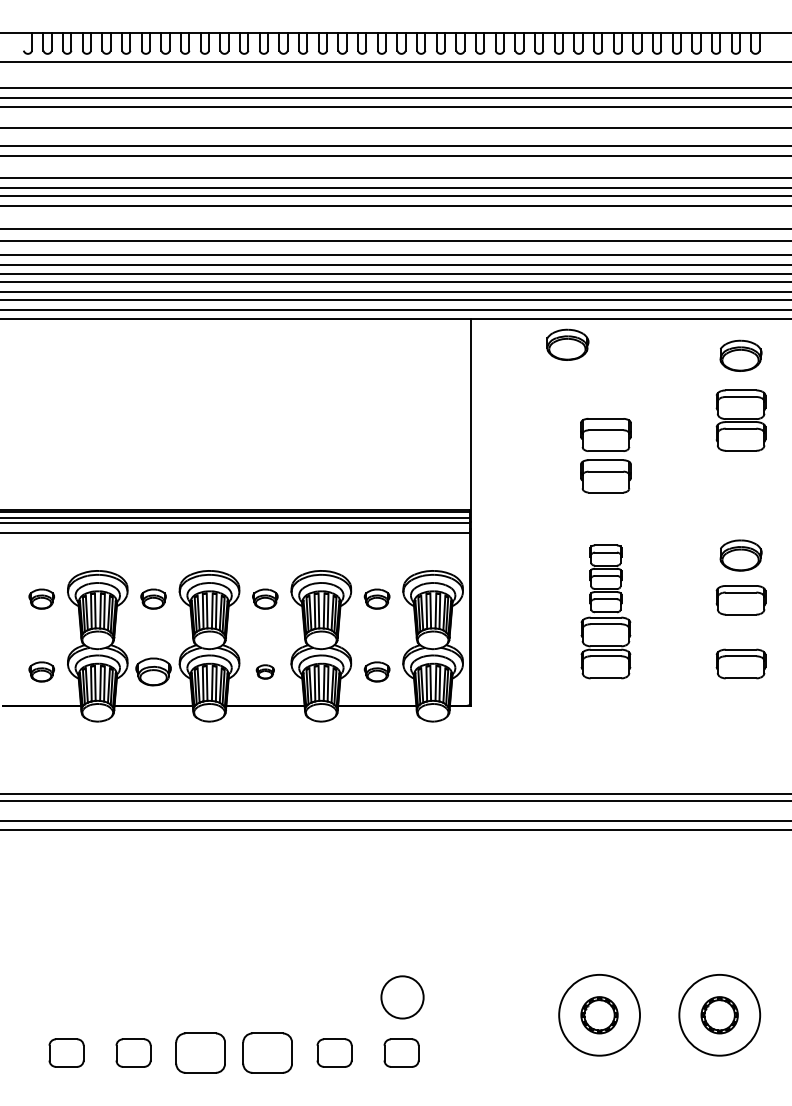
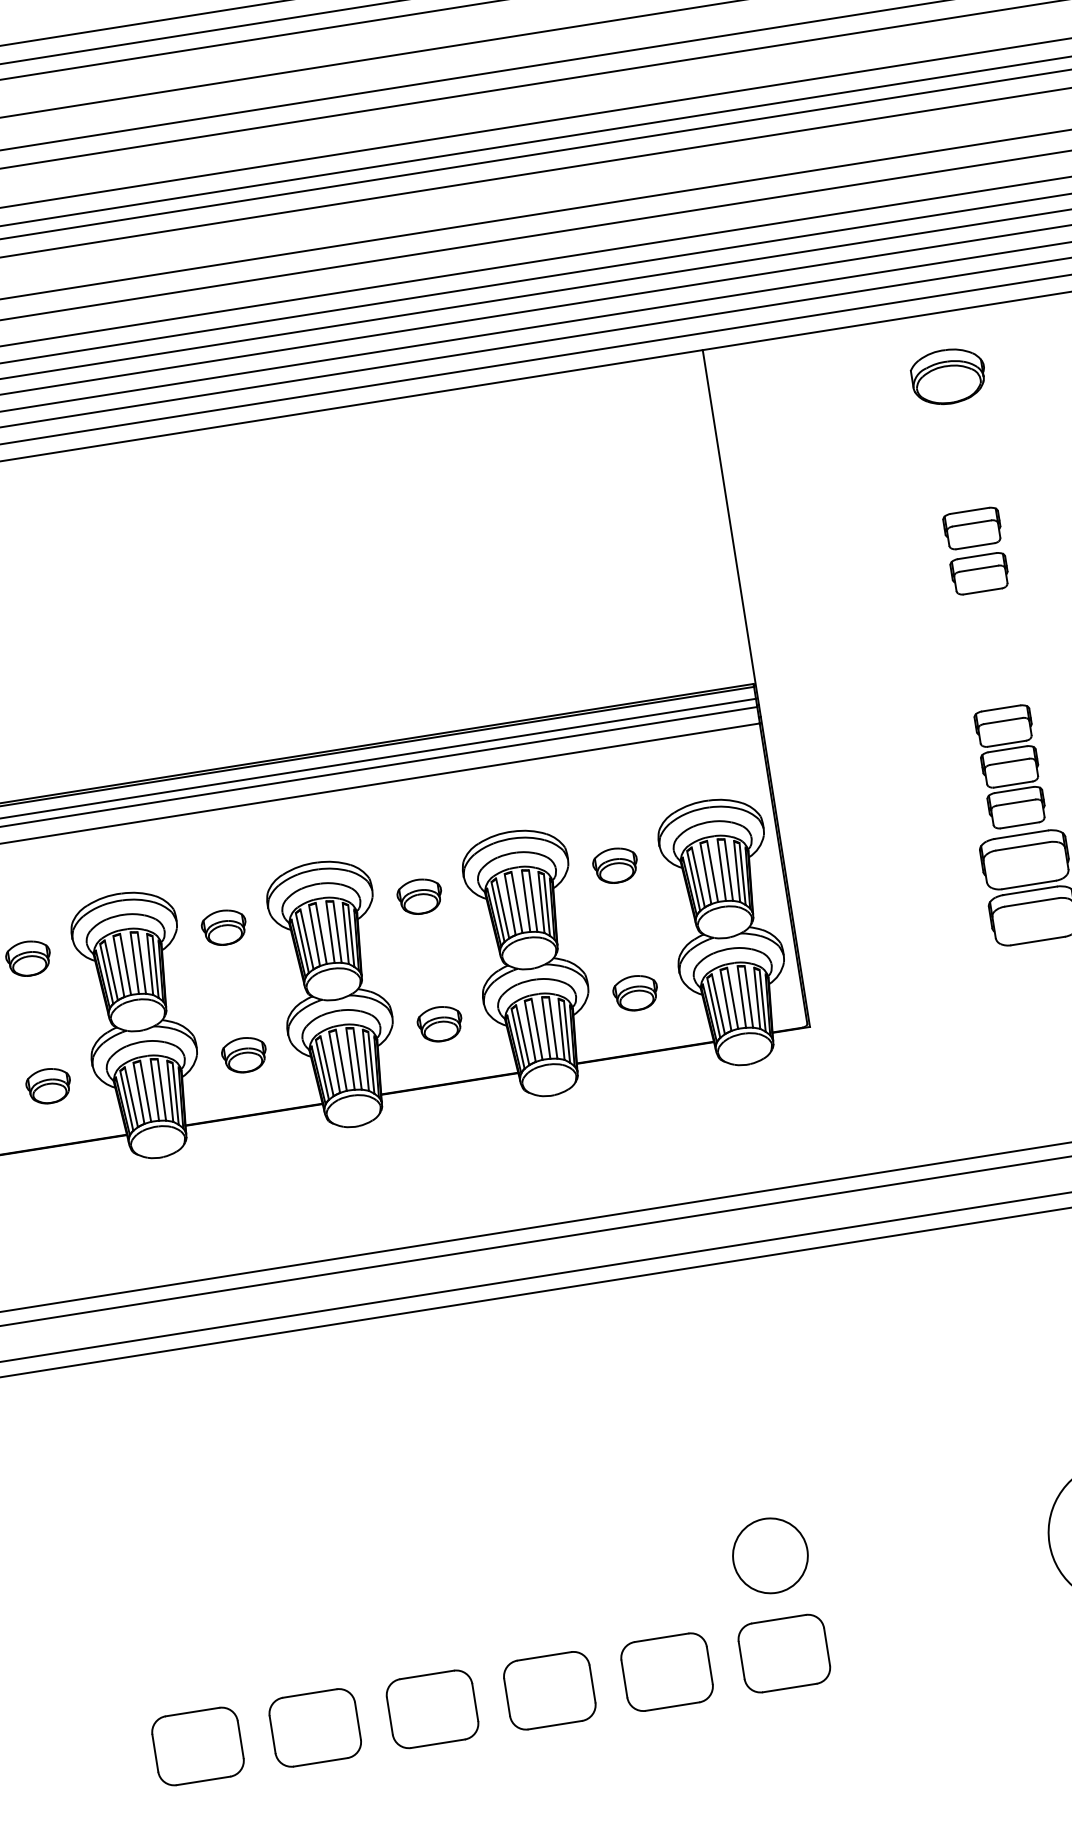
part: (567, 344) -> (947, 376), moved
part: (605, 455) -> (975, 551), size x0.62
part: (153, 671) -> (244, 1054), size x0.71
part: (265, 671) -> (440, 1023), size x1.43
part: (66, 1052) -> (197, 1745), size x1.43
part: (133, 1052) -> (314, 1726), size x1.43
part: (334, 1052) -> (666, 1671), size x1.43
part: (401, 1052) -> (783, 1652), size x1.43

